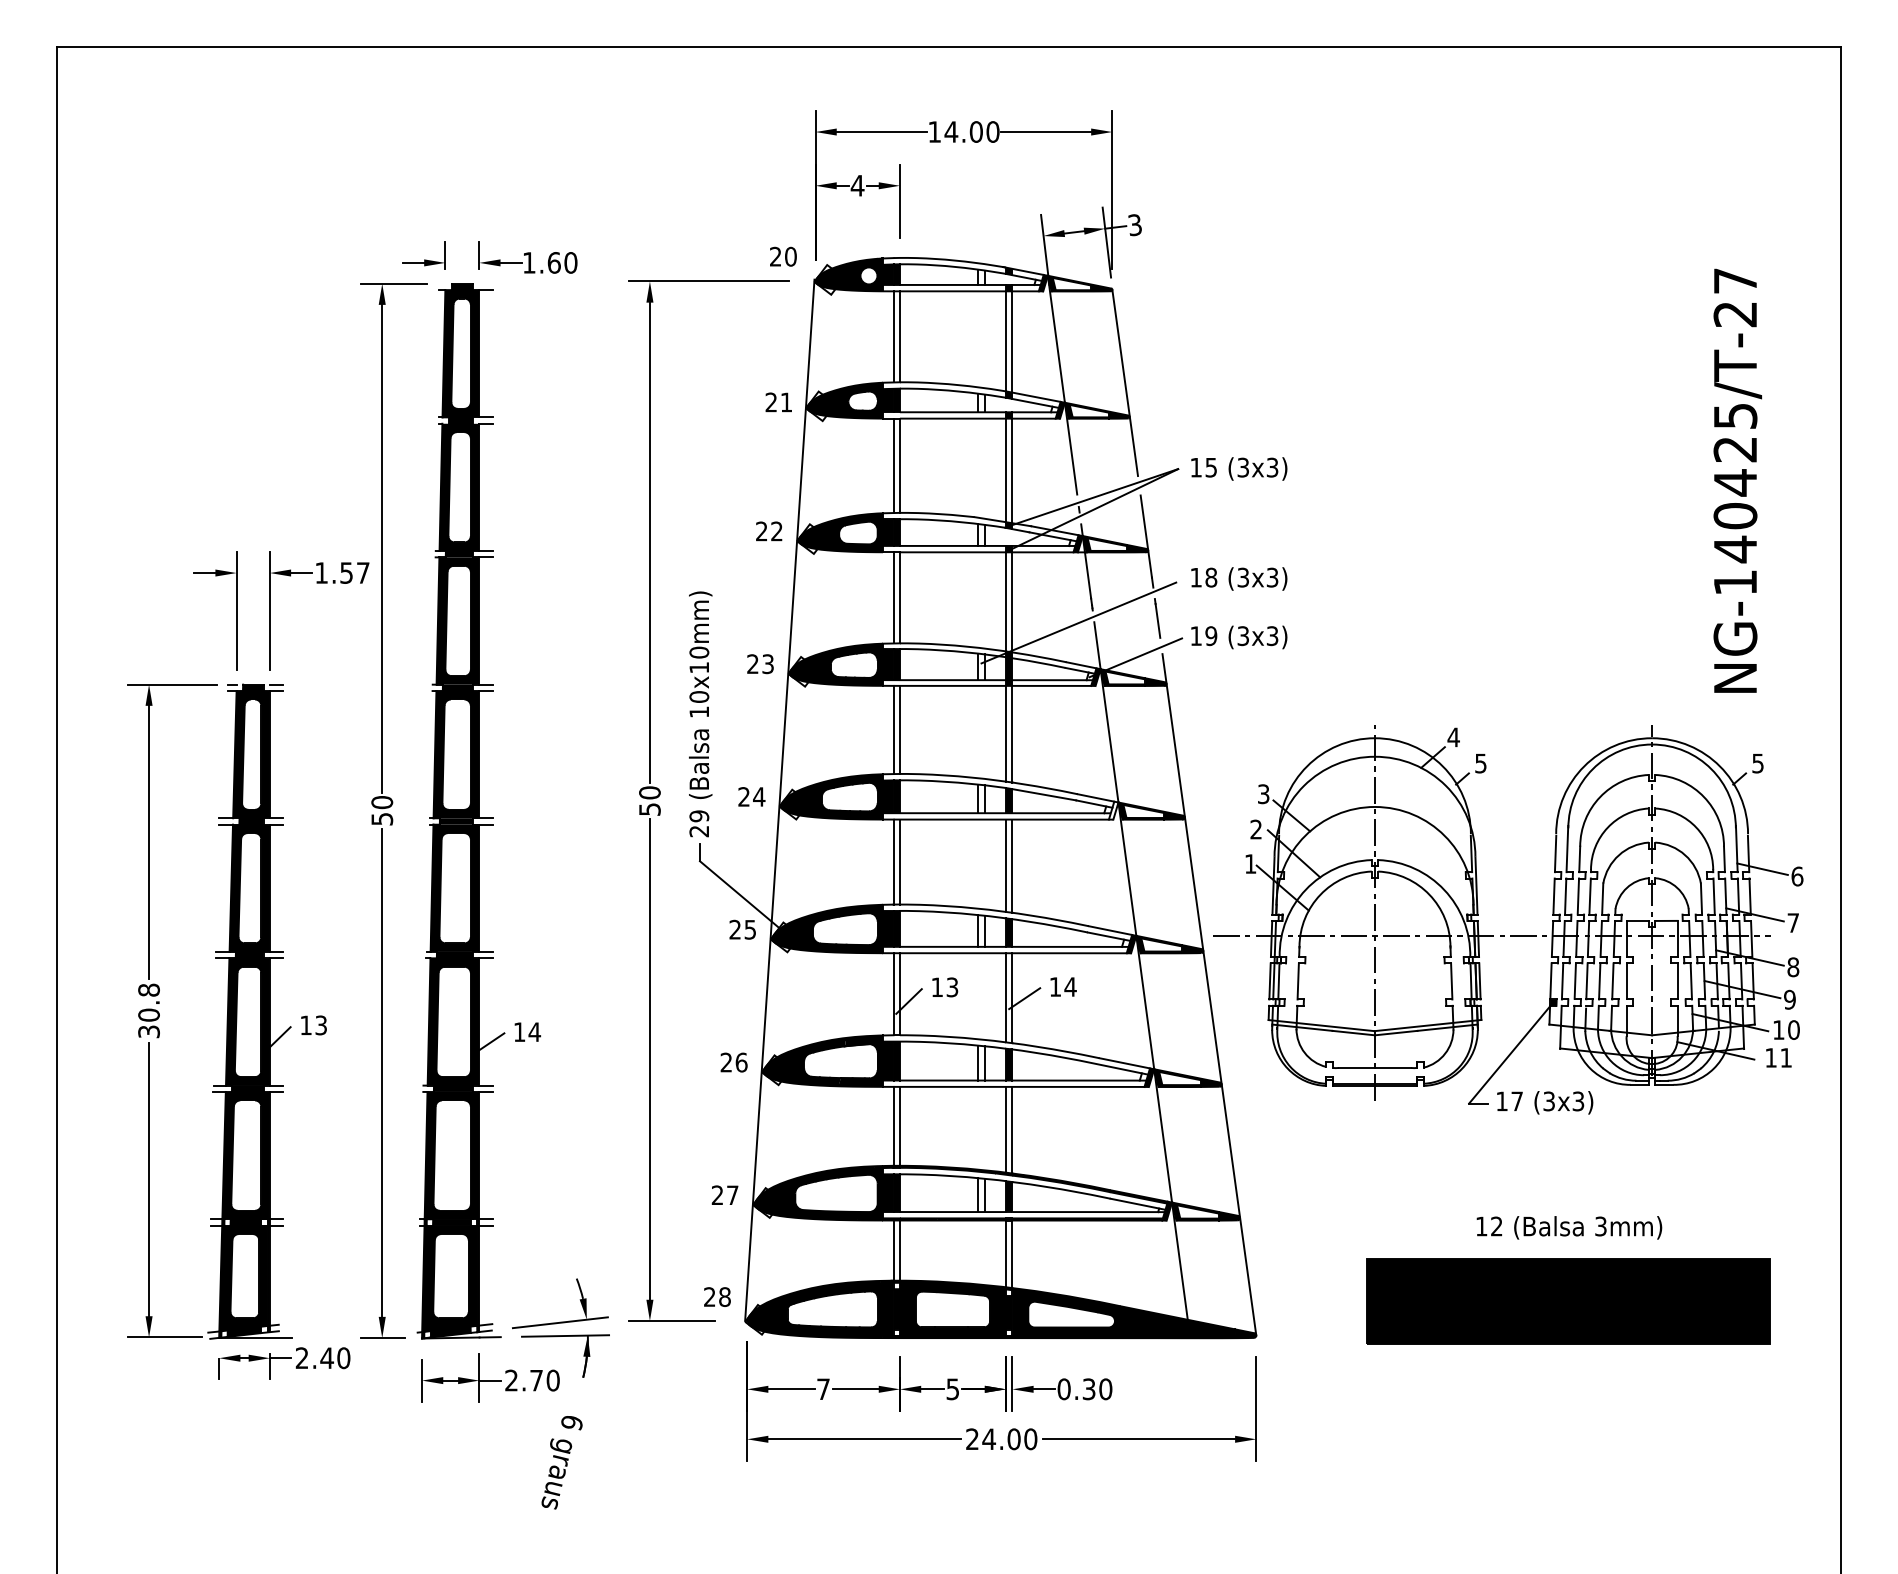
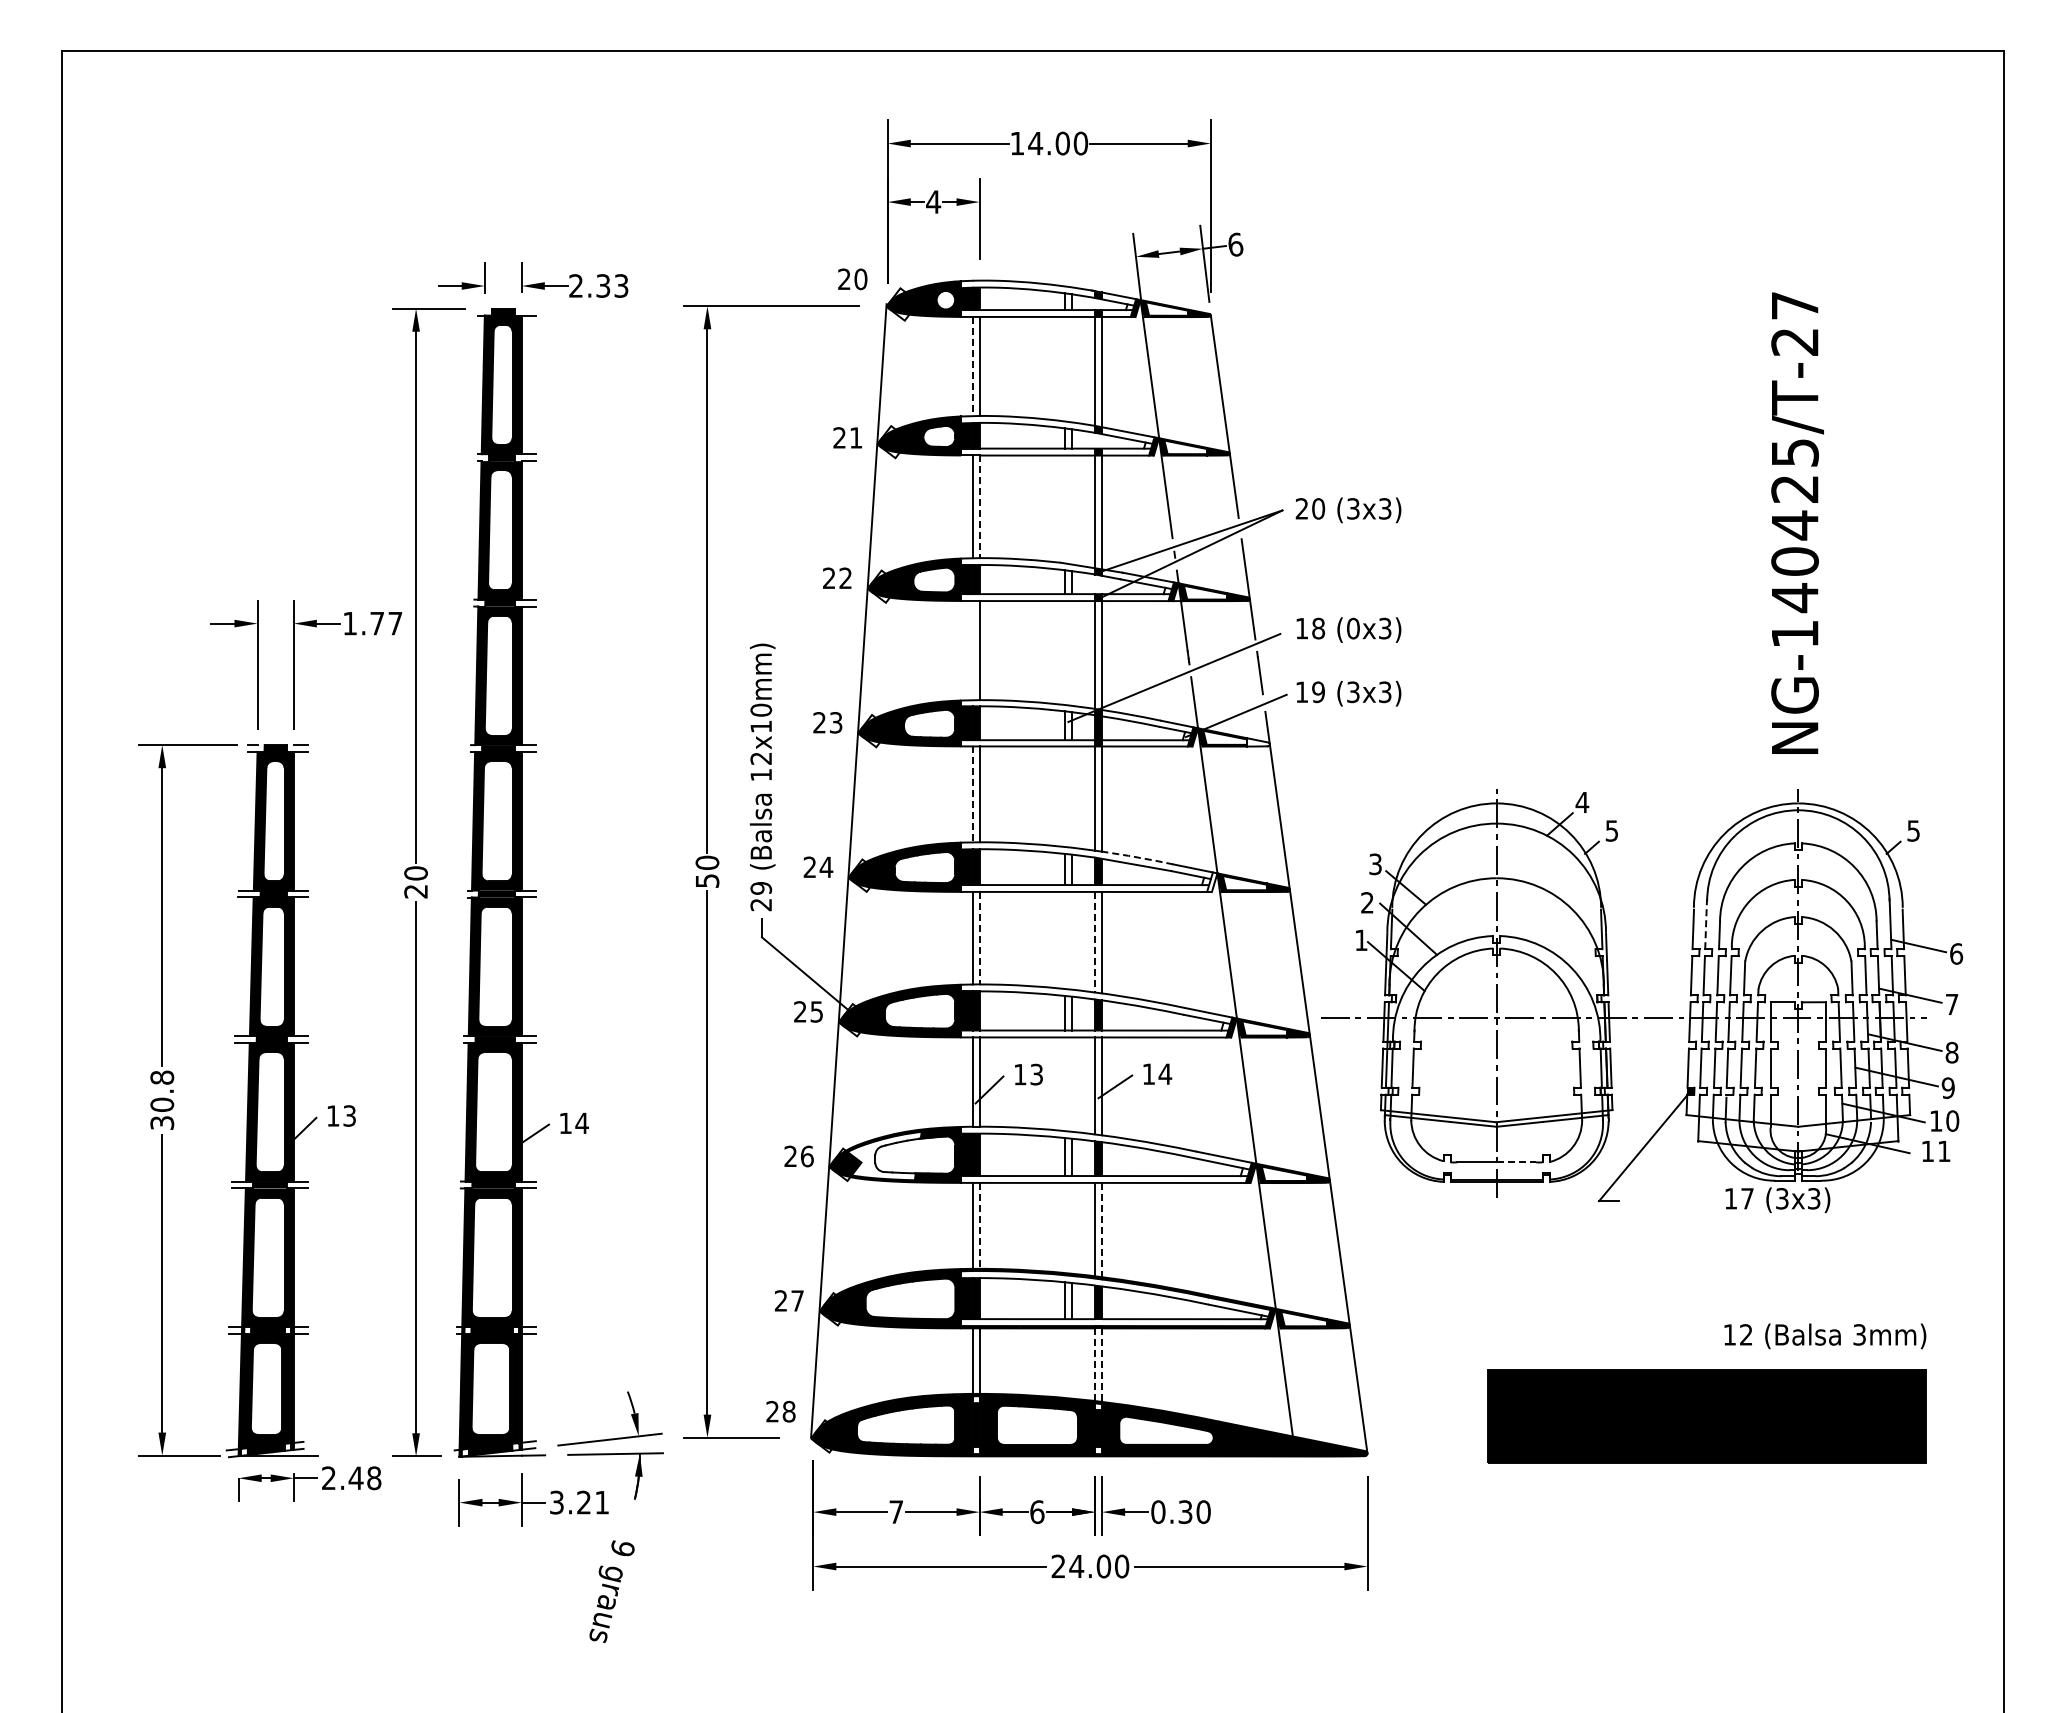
text: (1135, 224) -> (1235, 244), 3 -> 6
text: (549, 262) -> (598, 285), 1.60 -> 2.33
line: (893, 336) -> (972, 366), solid -> dashed
line: (899, 466) -> (979, 507), solid -> dashed
text: (1203, 467) -> (1310, 508), 15 -> 20
text: (1737, 480) -> (1797, 522), moved
text: (345, 572) -> (376, 623), 1.57 -> 1.77
text: (1243, 577) -> (1353, 628), (3x3) -> (0x3)
line: (893, 597) -> (972, 650), removed
fill: (1155, 682) -> (1257, 742), removed
text: (699, 696) -> (761, 758), 10x10mm) -> 12x10mm)
line: (893, 730) -> (972, 794), solid -> dashed
line: (1045, 787) -> (1137, 857), solid -> dashed
text: (381, 819) -> (415, 891), 50 -> 20
line: (1567, 848) -> (1706, 923), solid -> dashed
line: (899, 862) -> (979, 938), solid -> dashed
line: (1006, 866) -> (1095, 942), solid -> dashed
fill: (811, 1062) -> (883, 1156), removed
line: (1393, 1068) -> (1516, 1162), solid -> dashed
text: (1544, 1102) -> (1777, 1199), moved
line: (899, 1126) -> (979, 1225), solid -> dashed
line: (1012, 1130) -> (1102, 1230), solid -> dashed
text: (1569, 1227) -> (1825, 1336), moved
line: (1006, 1254) -> (1095, 1365), solid -> dashed
line: (1012, 1254) -> (1102, 1365), solid -> dashed
text: (344, 1357) -> (374, 1477), 2.40 -> 2.48
text: (532, 1380) -> (579, 1502), 2.70 -> 3.21
text: (953, 1389) -> (1037, 1512), 5 -> 6
text: (571, 1422) -> (622, 1548), 6 -> 9

